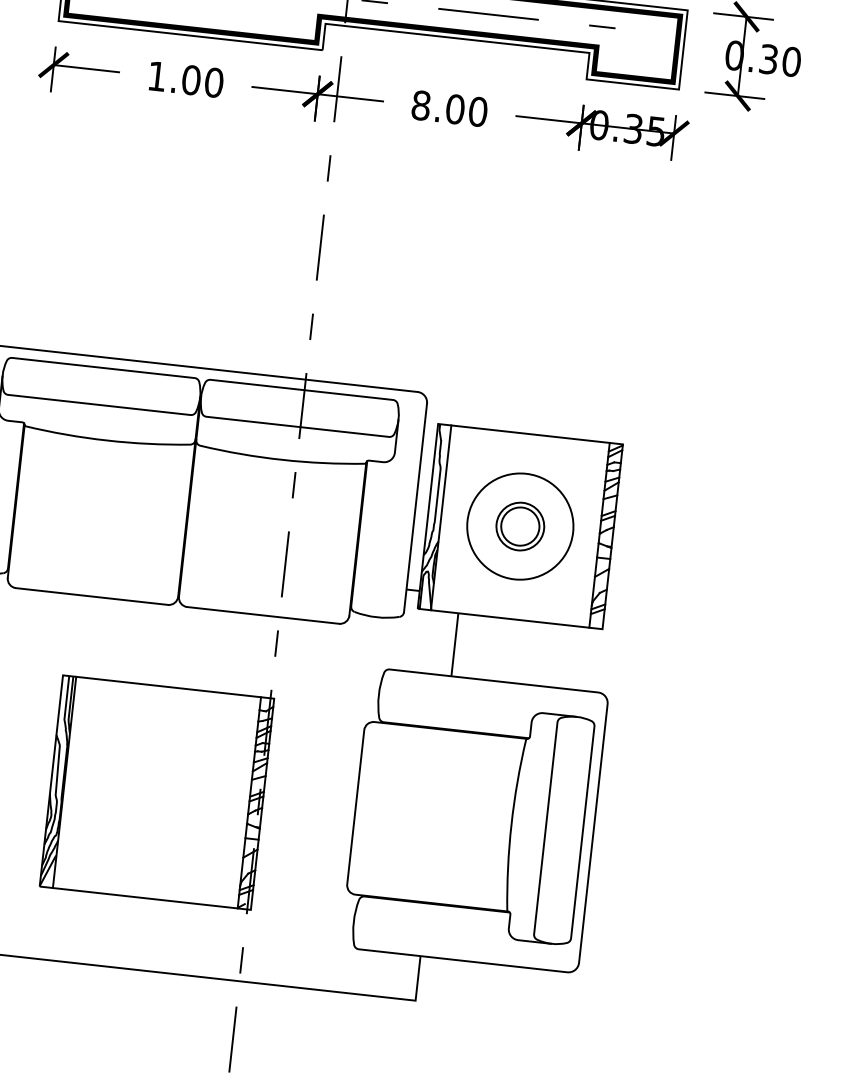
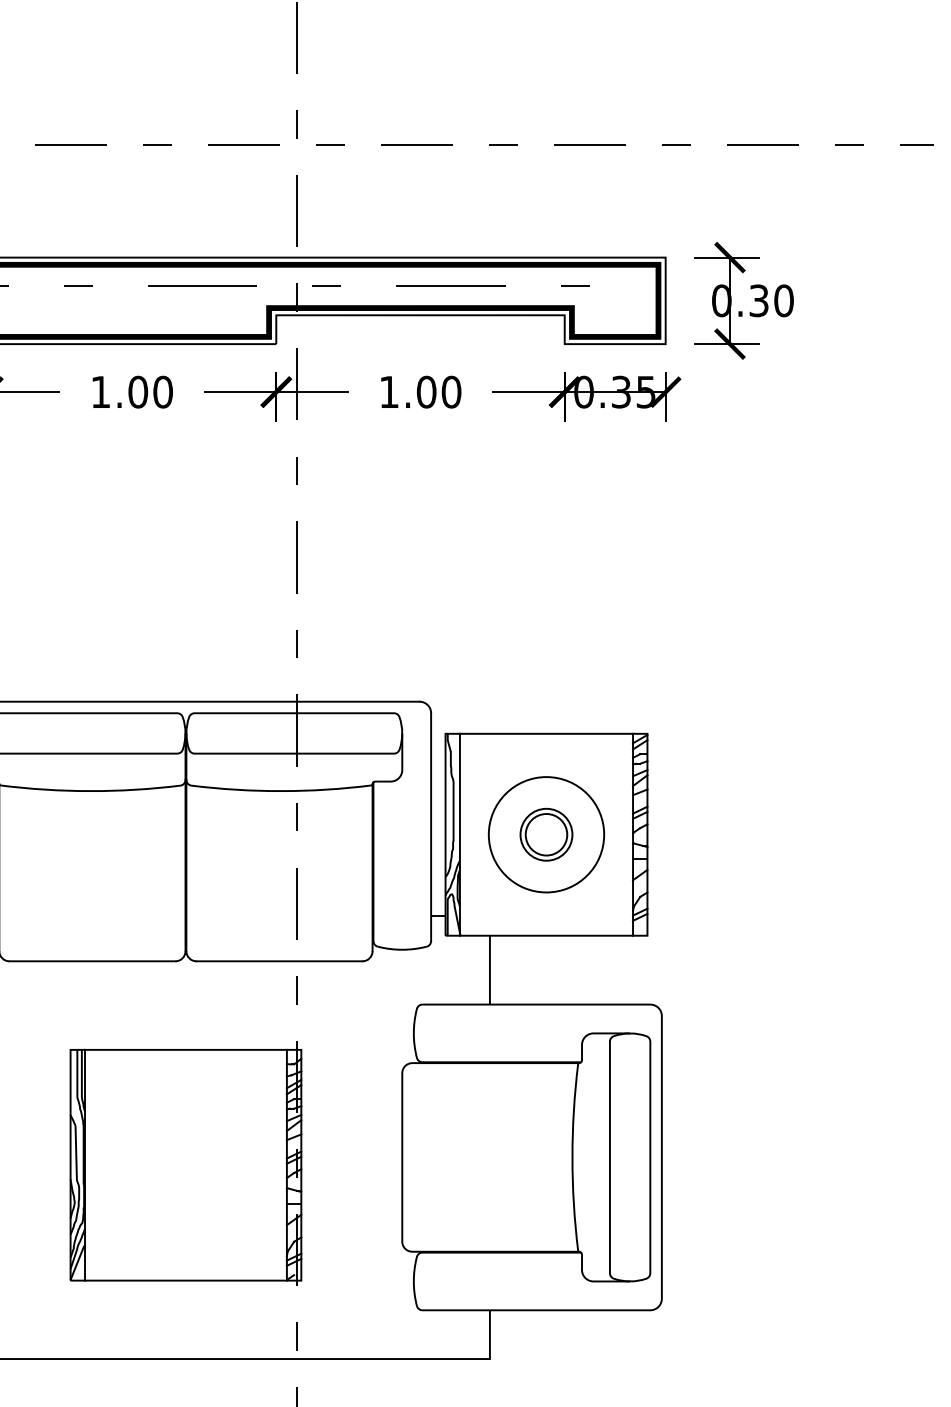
text: (421, 105) -> (389, 391), 8.00 -> 1.00

